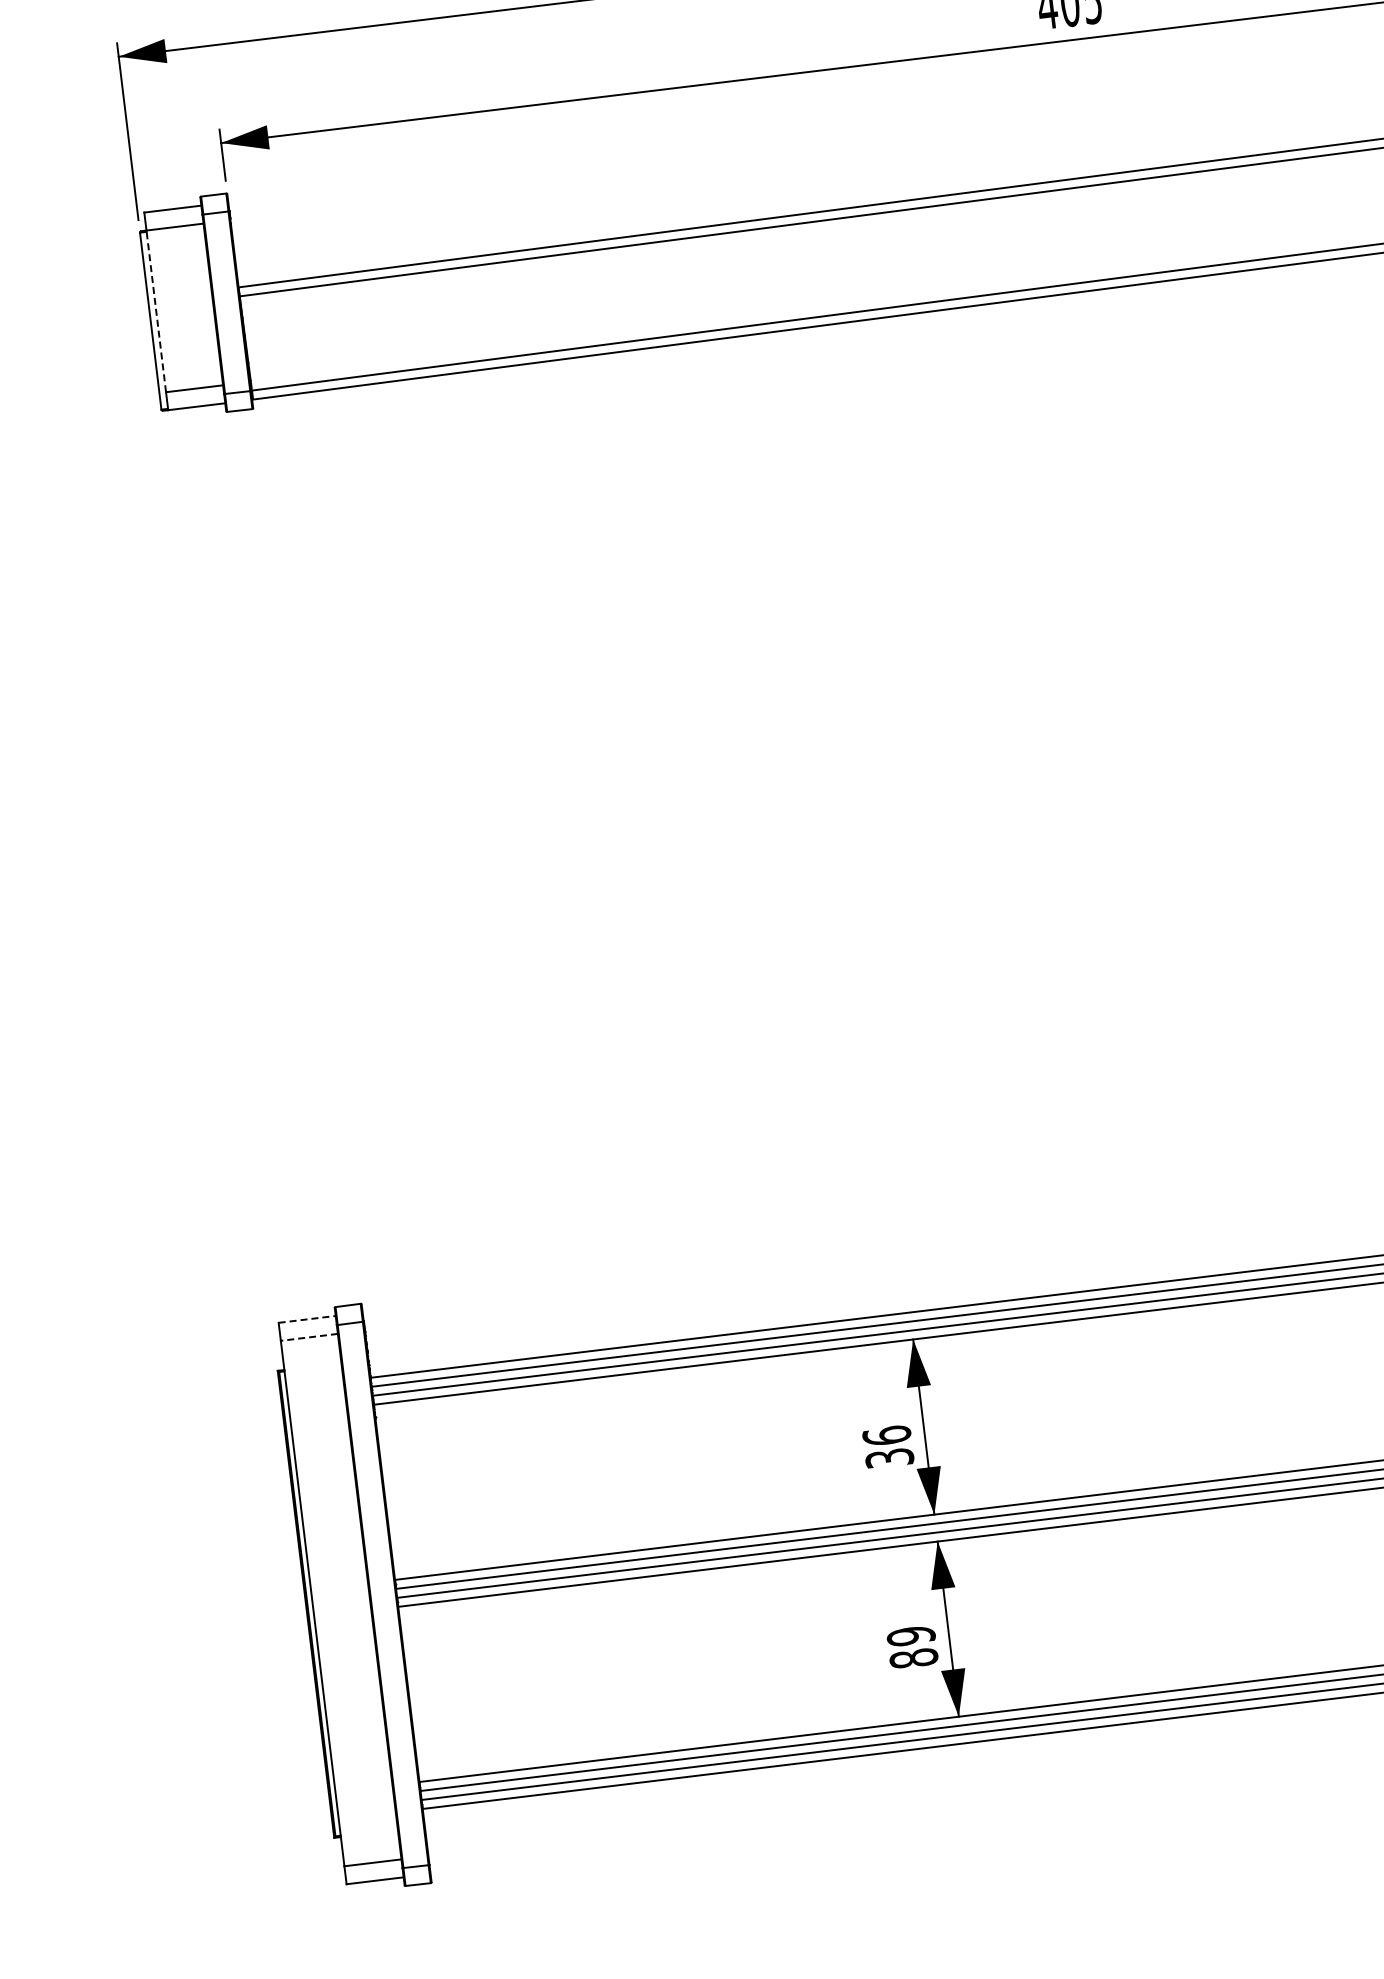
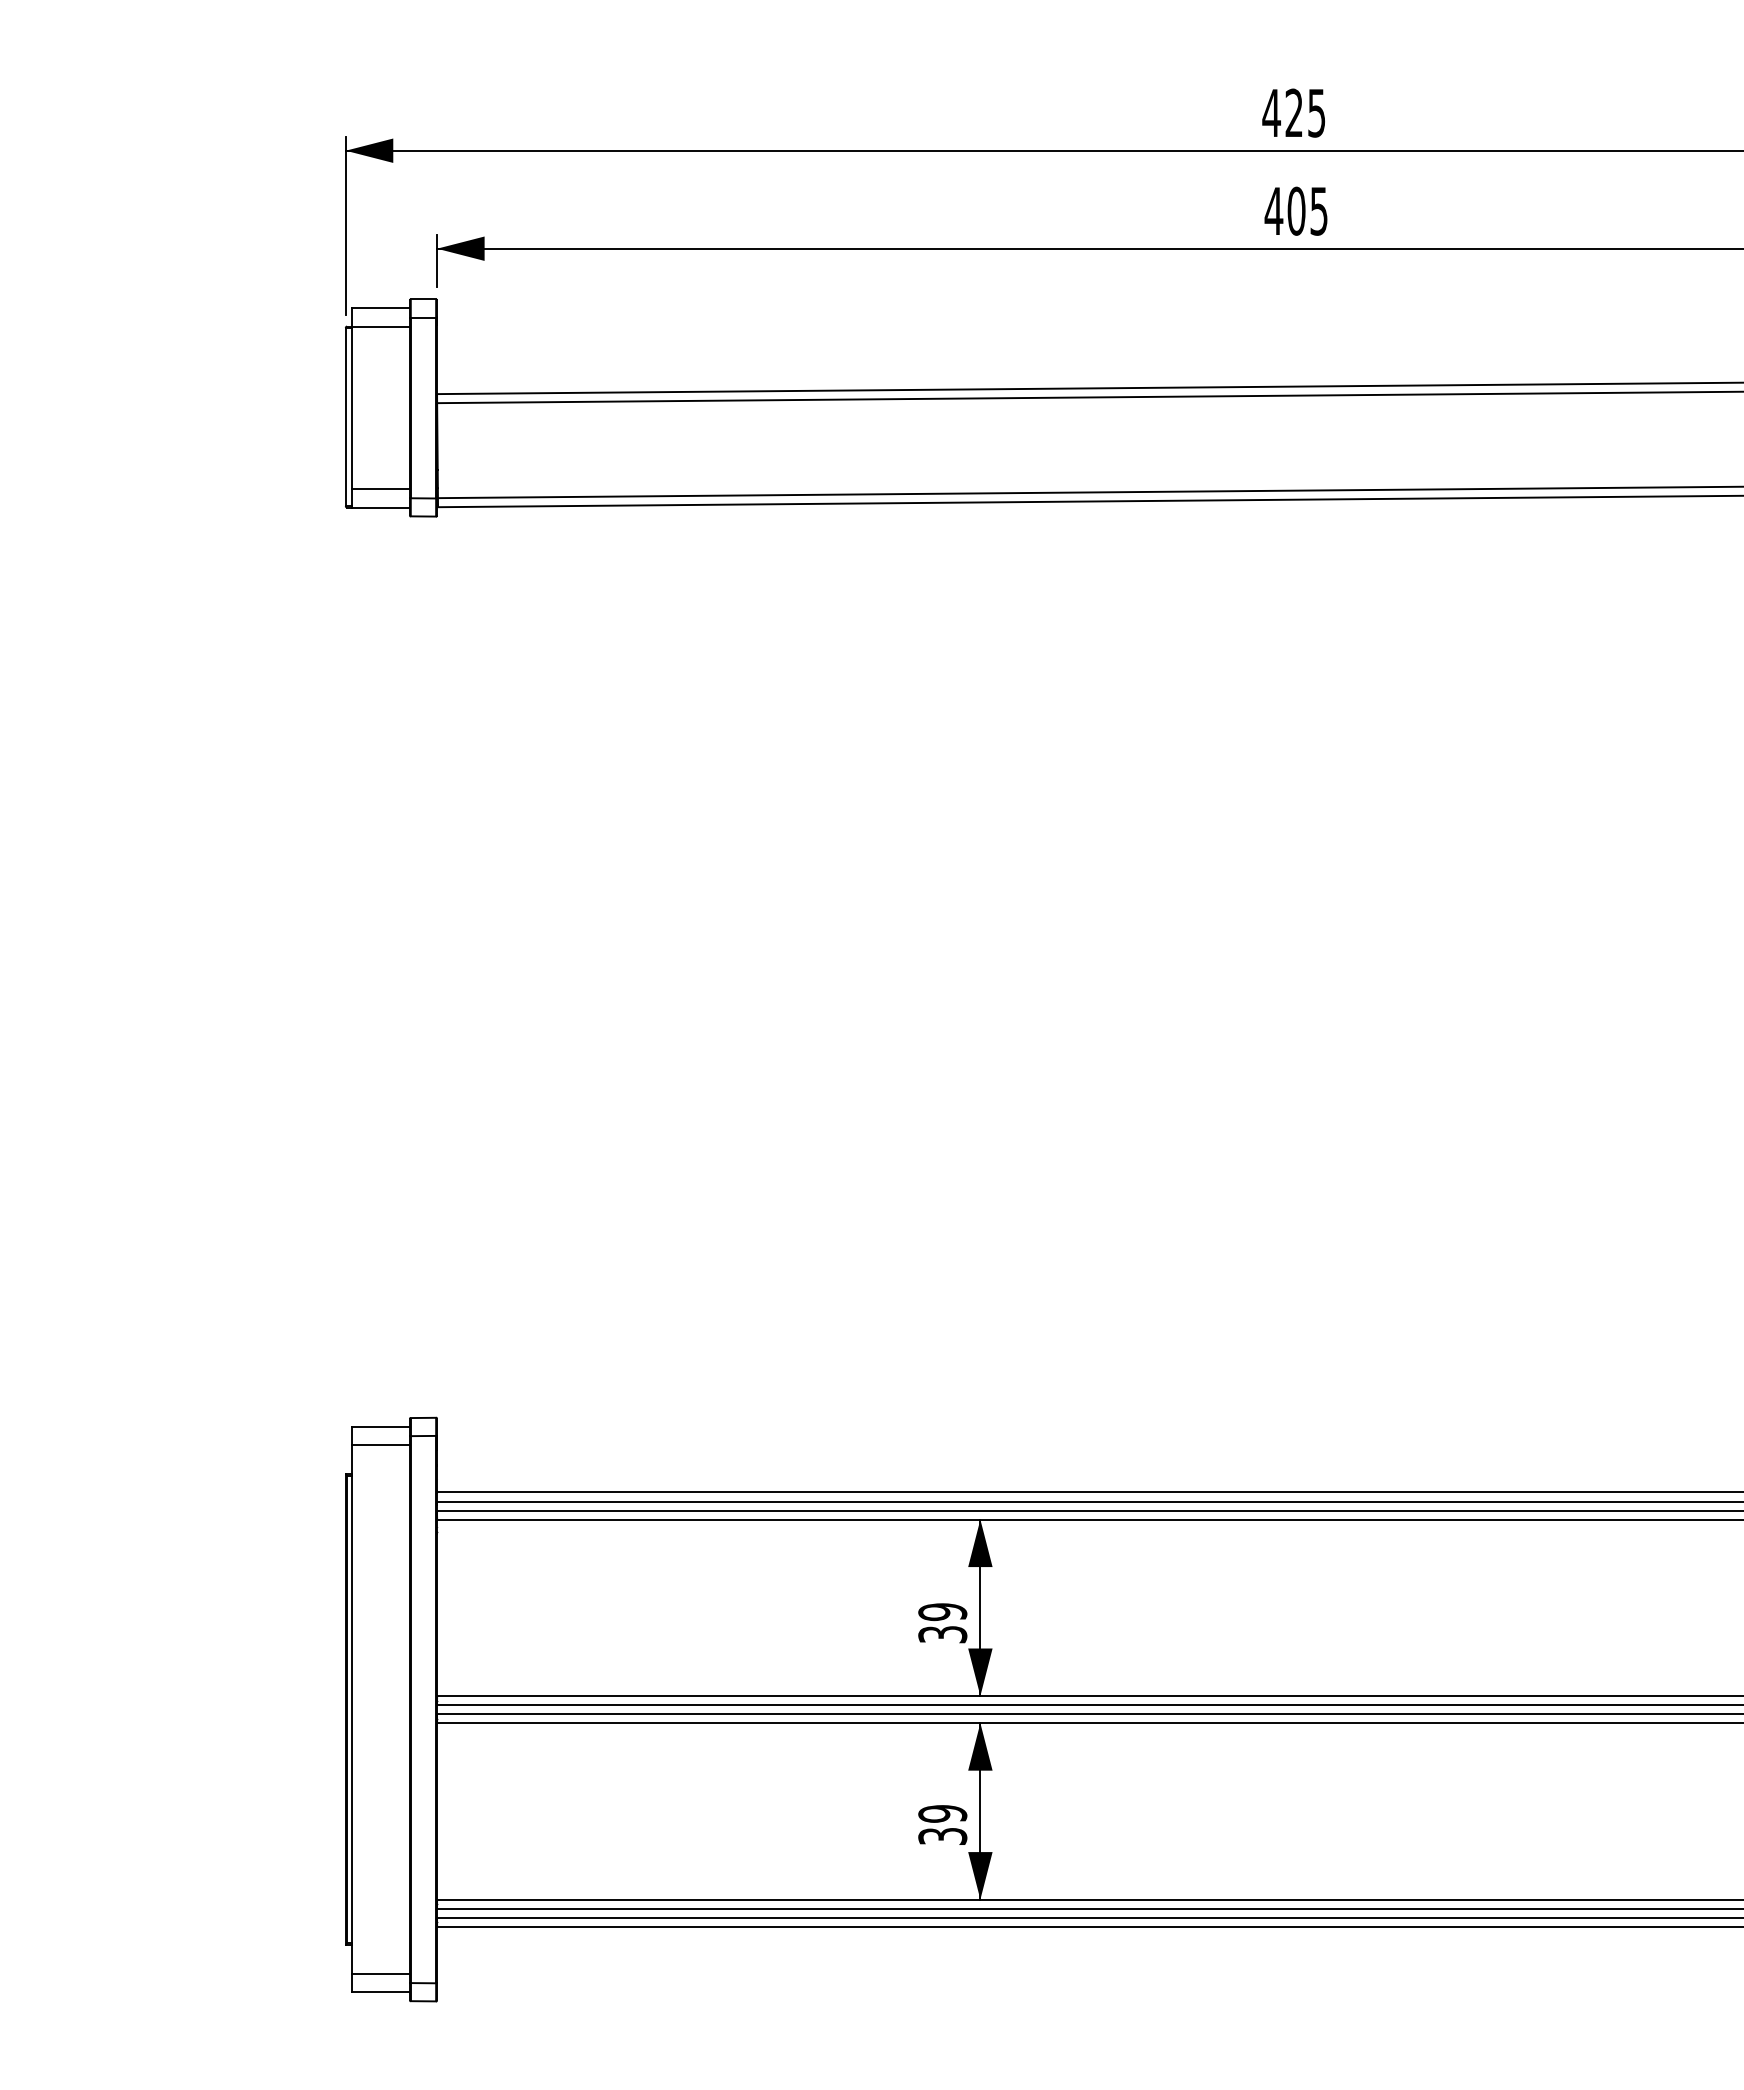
line: (156, 310) -> (352, 407), dashed -> solid
line: (307, 1319) -> (381, 1426), dashed -> solid
line: (309, 1336) -> (381, 1444), dashed -> solid
text: (886, 1436) -> (942, 1612), 36 -> 39
text: (913, 1658) -> (942, 1836), 89 -> 39

